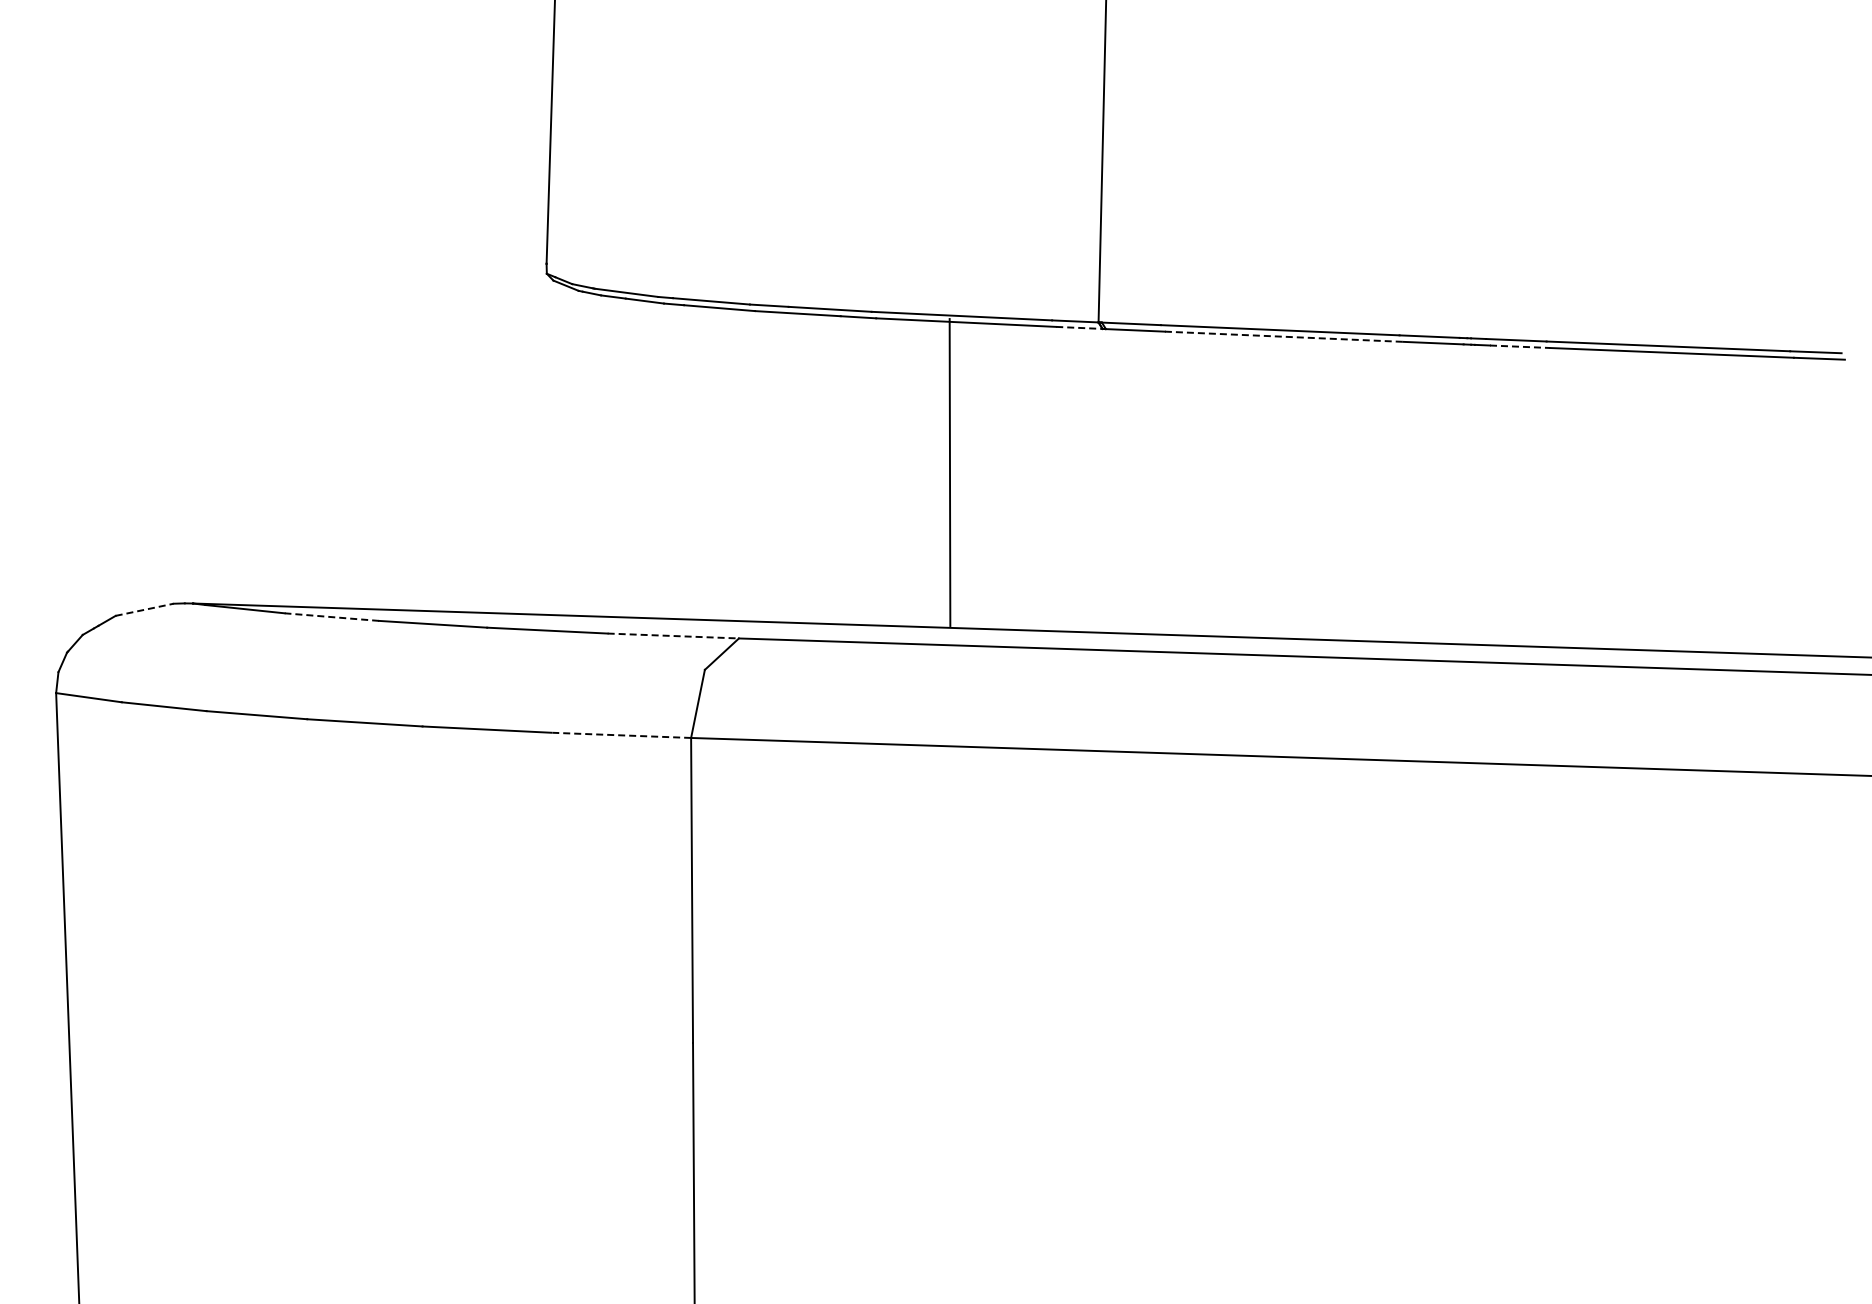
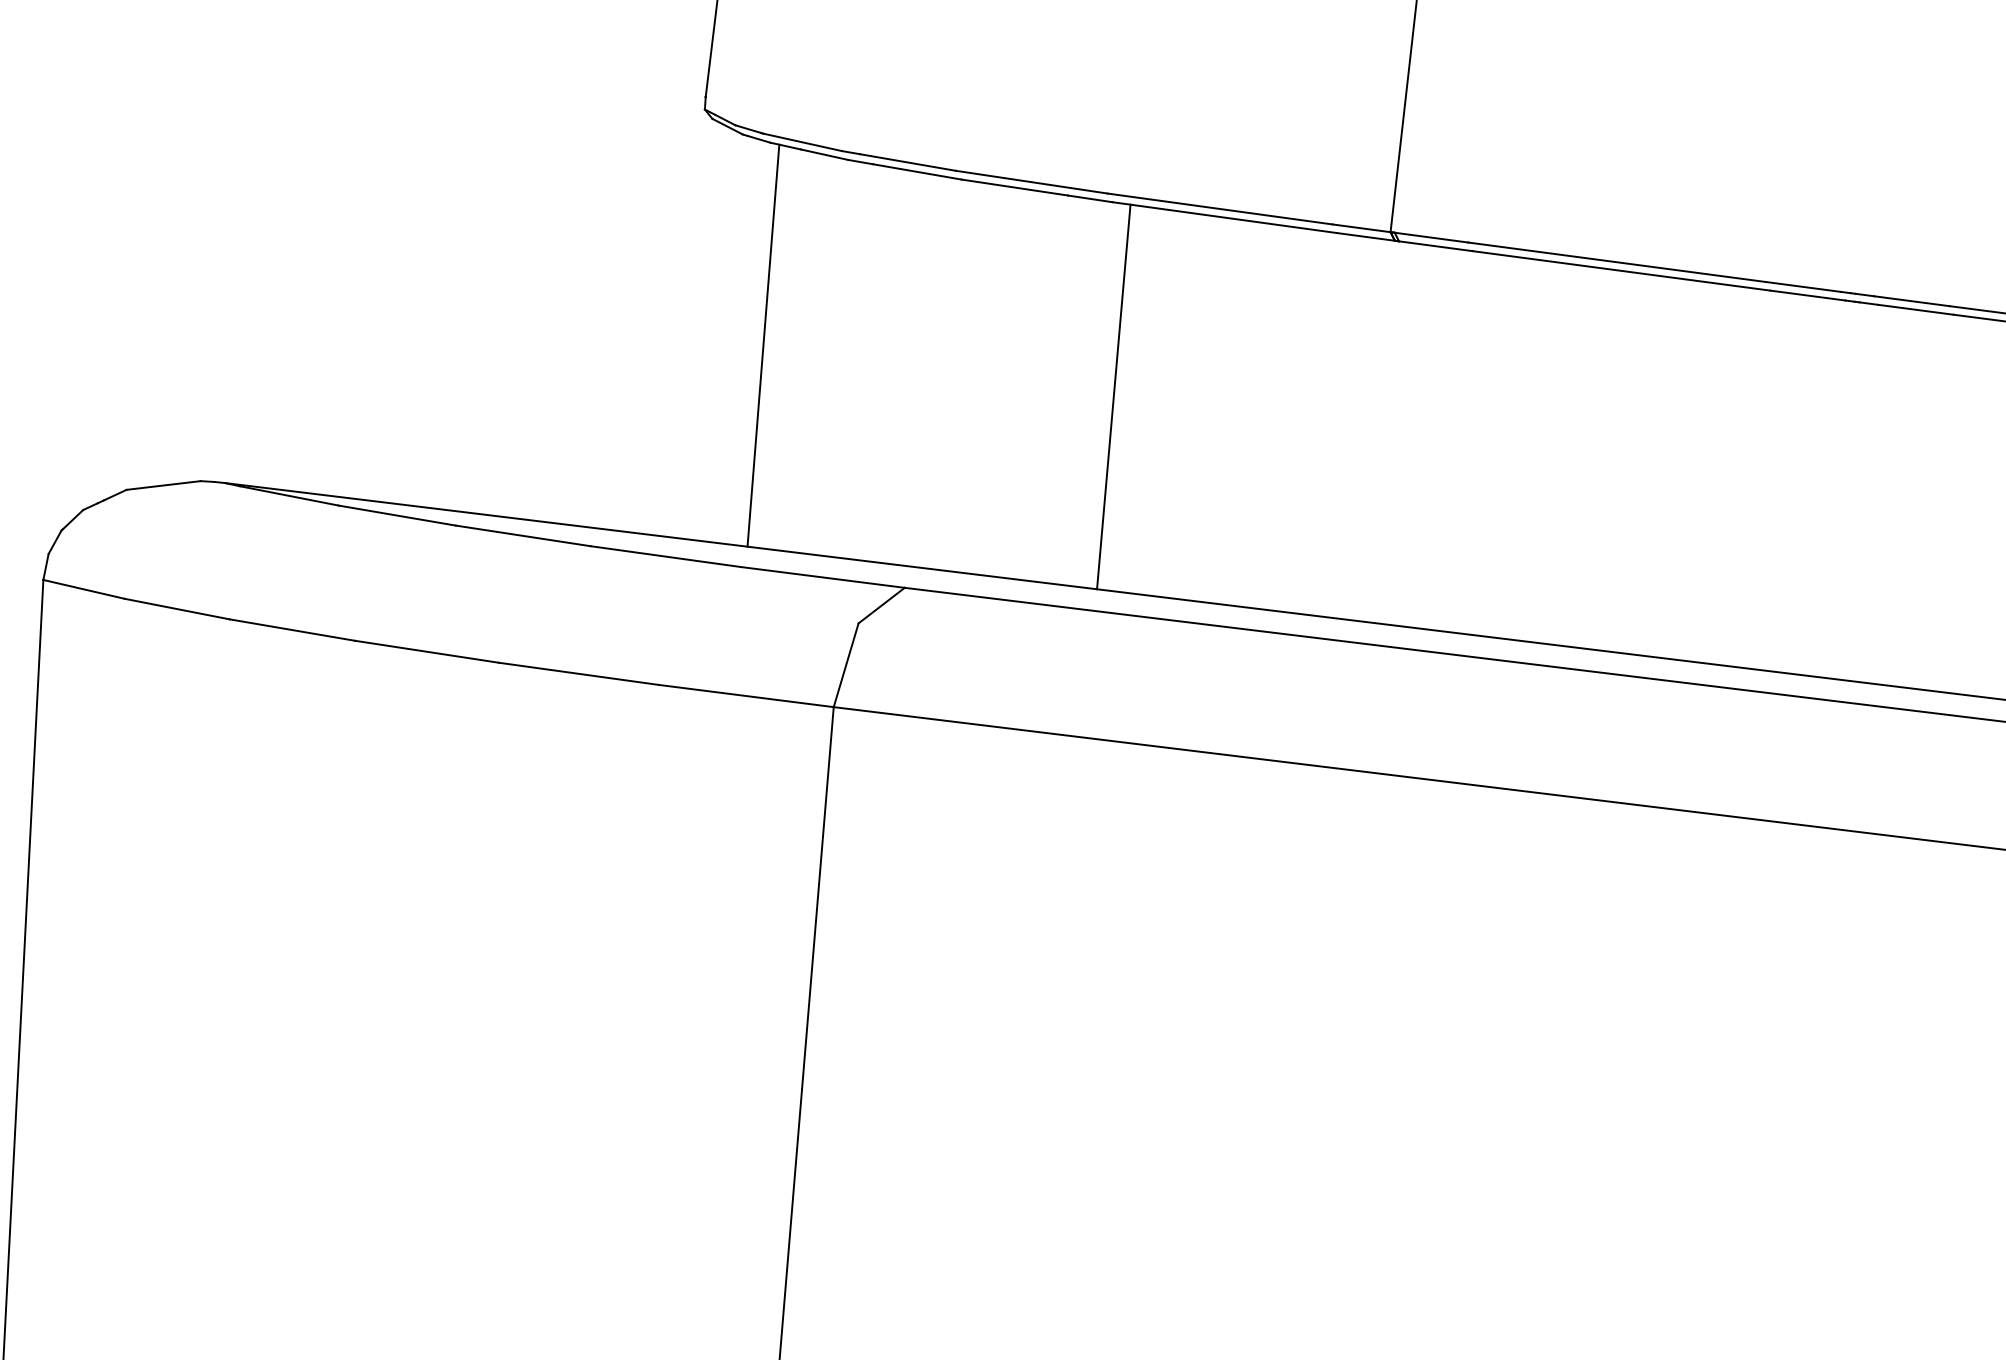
line: (1079, 327) -> (1366, 236), dashed -> solid
line: (1284, 336) -> (1621, 270), dashed -> solid
line: (1520, 346) -> (1916, 309), dashed -> solid
line: (609, 456) -> (762, 345), added
line: (949, 472) -> (1113, 396), moved
line: (144, 609) -> (163, 485), dashed -> solid
line: (331, 617) -> (396, 516), dashed -> solid
line: (673, 636) -> (823, 578), dashed -> solid
line: (620, 735) -> (745, 696), dashed -> solid

